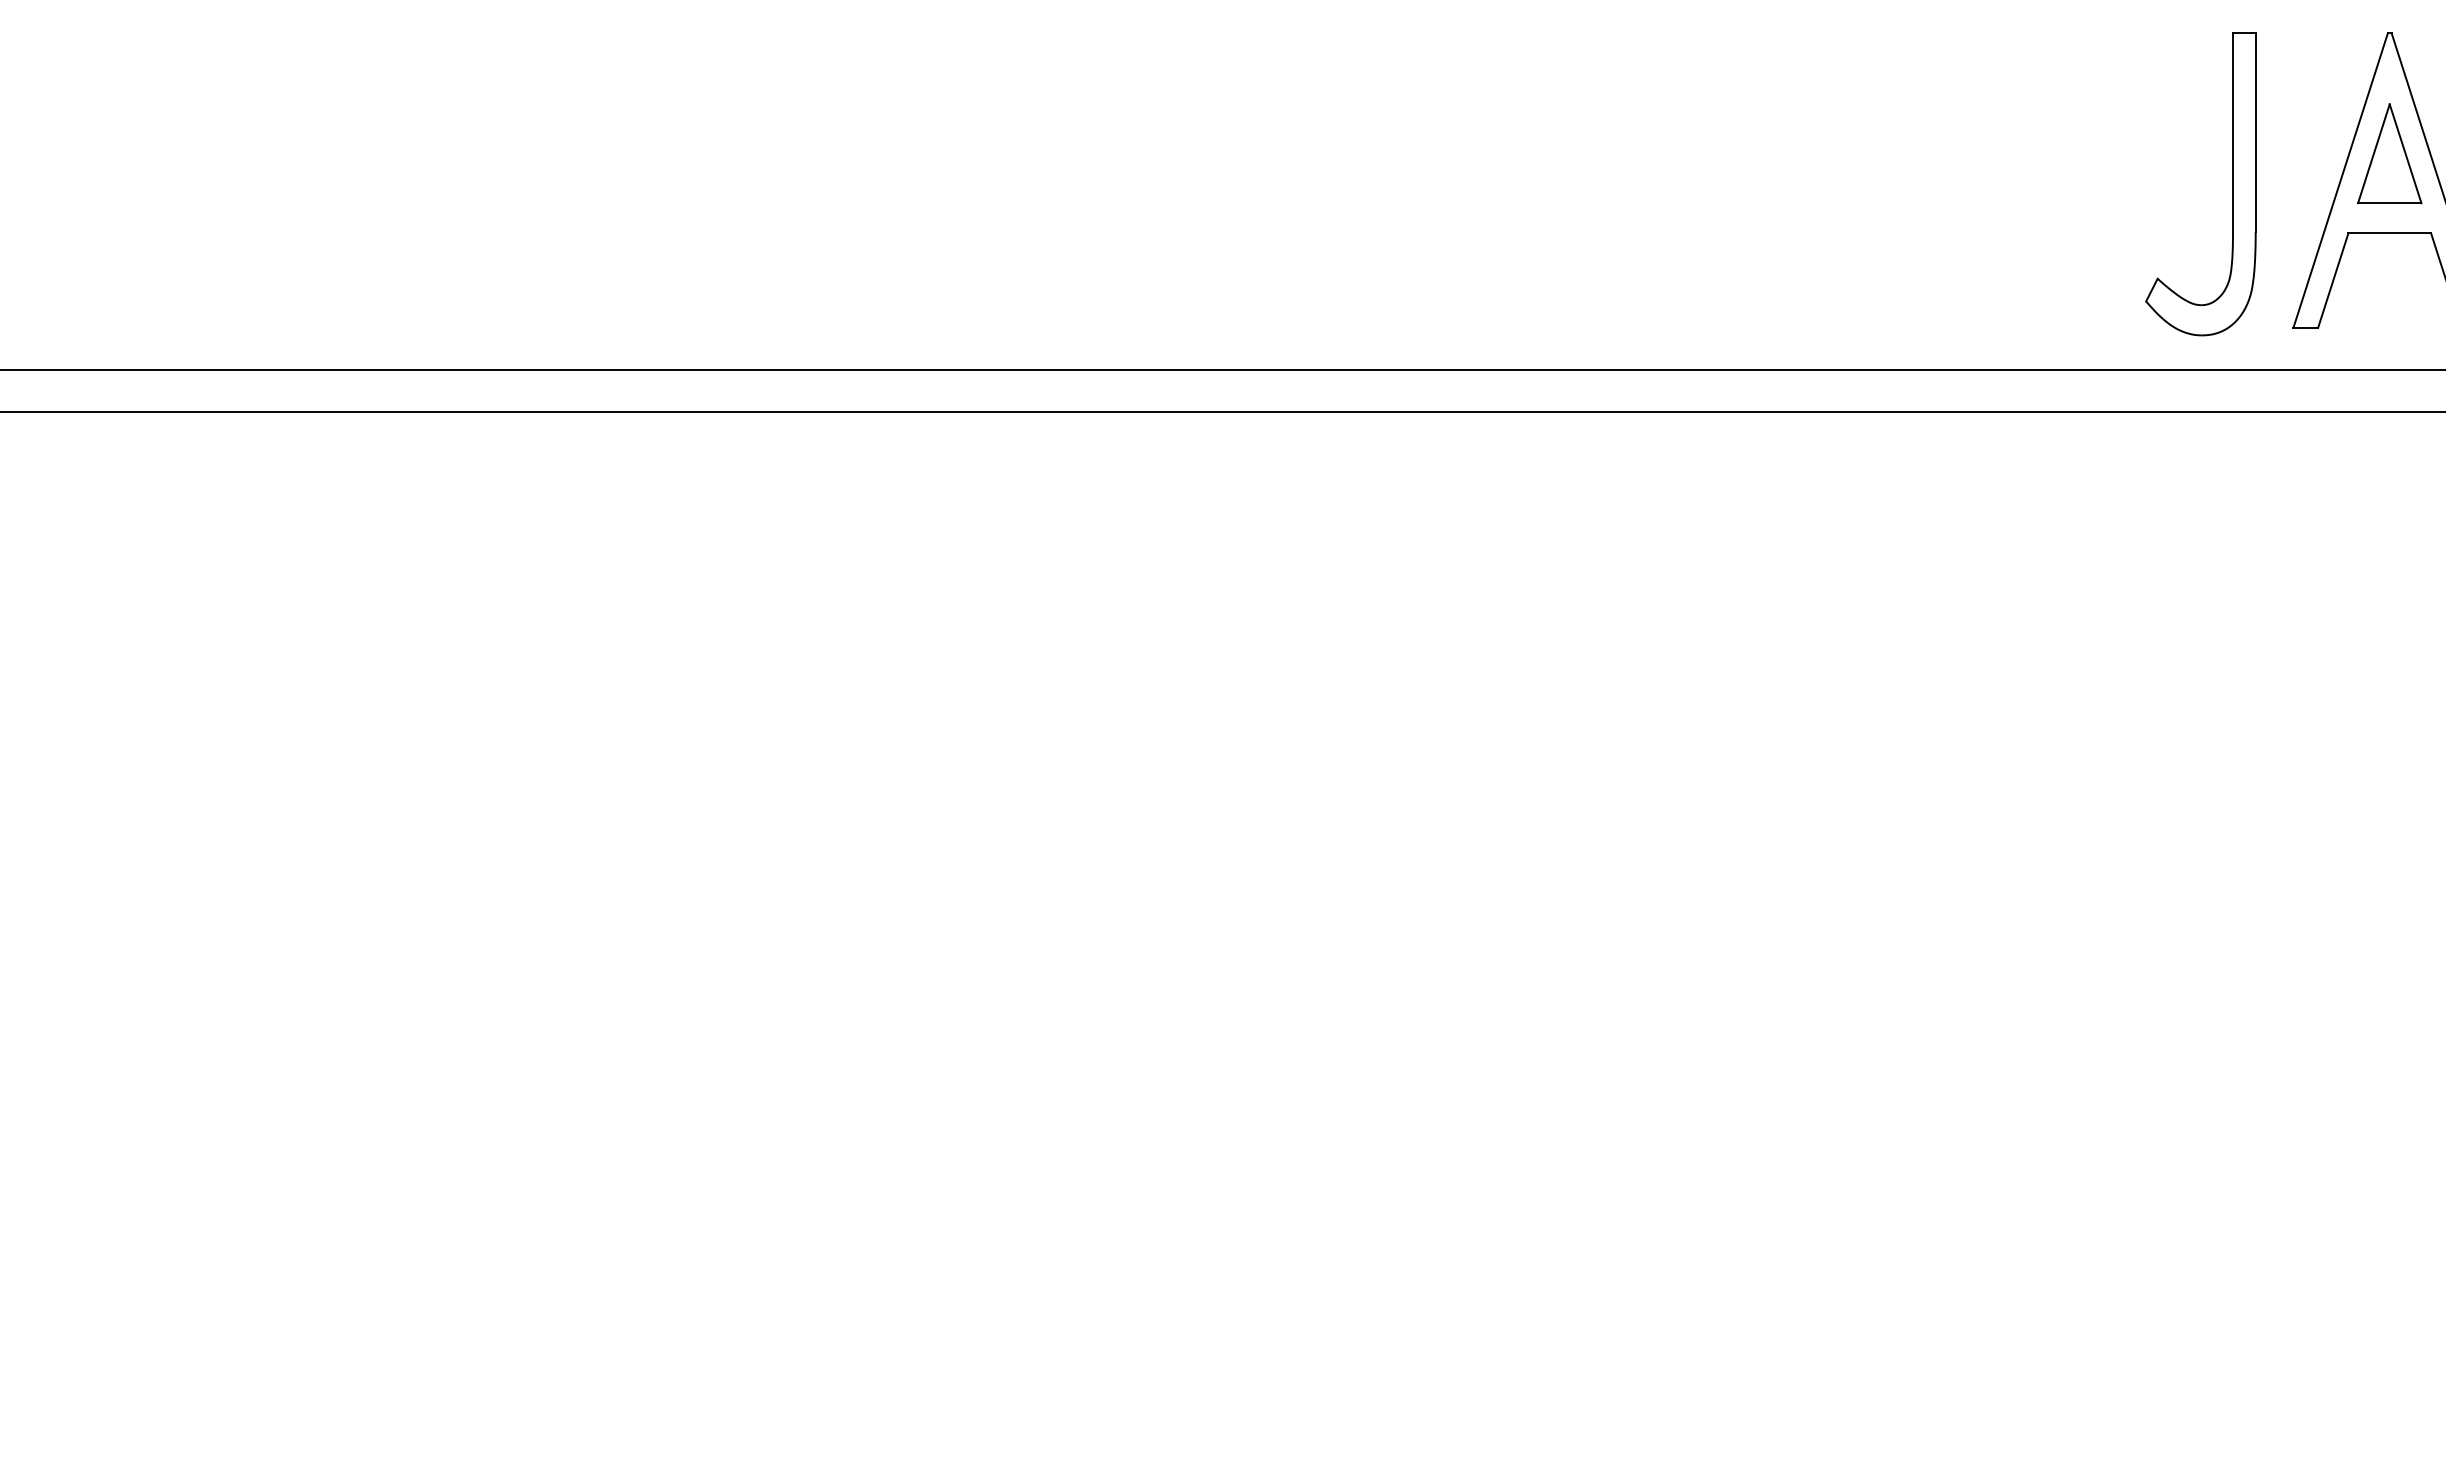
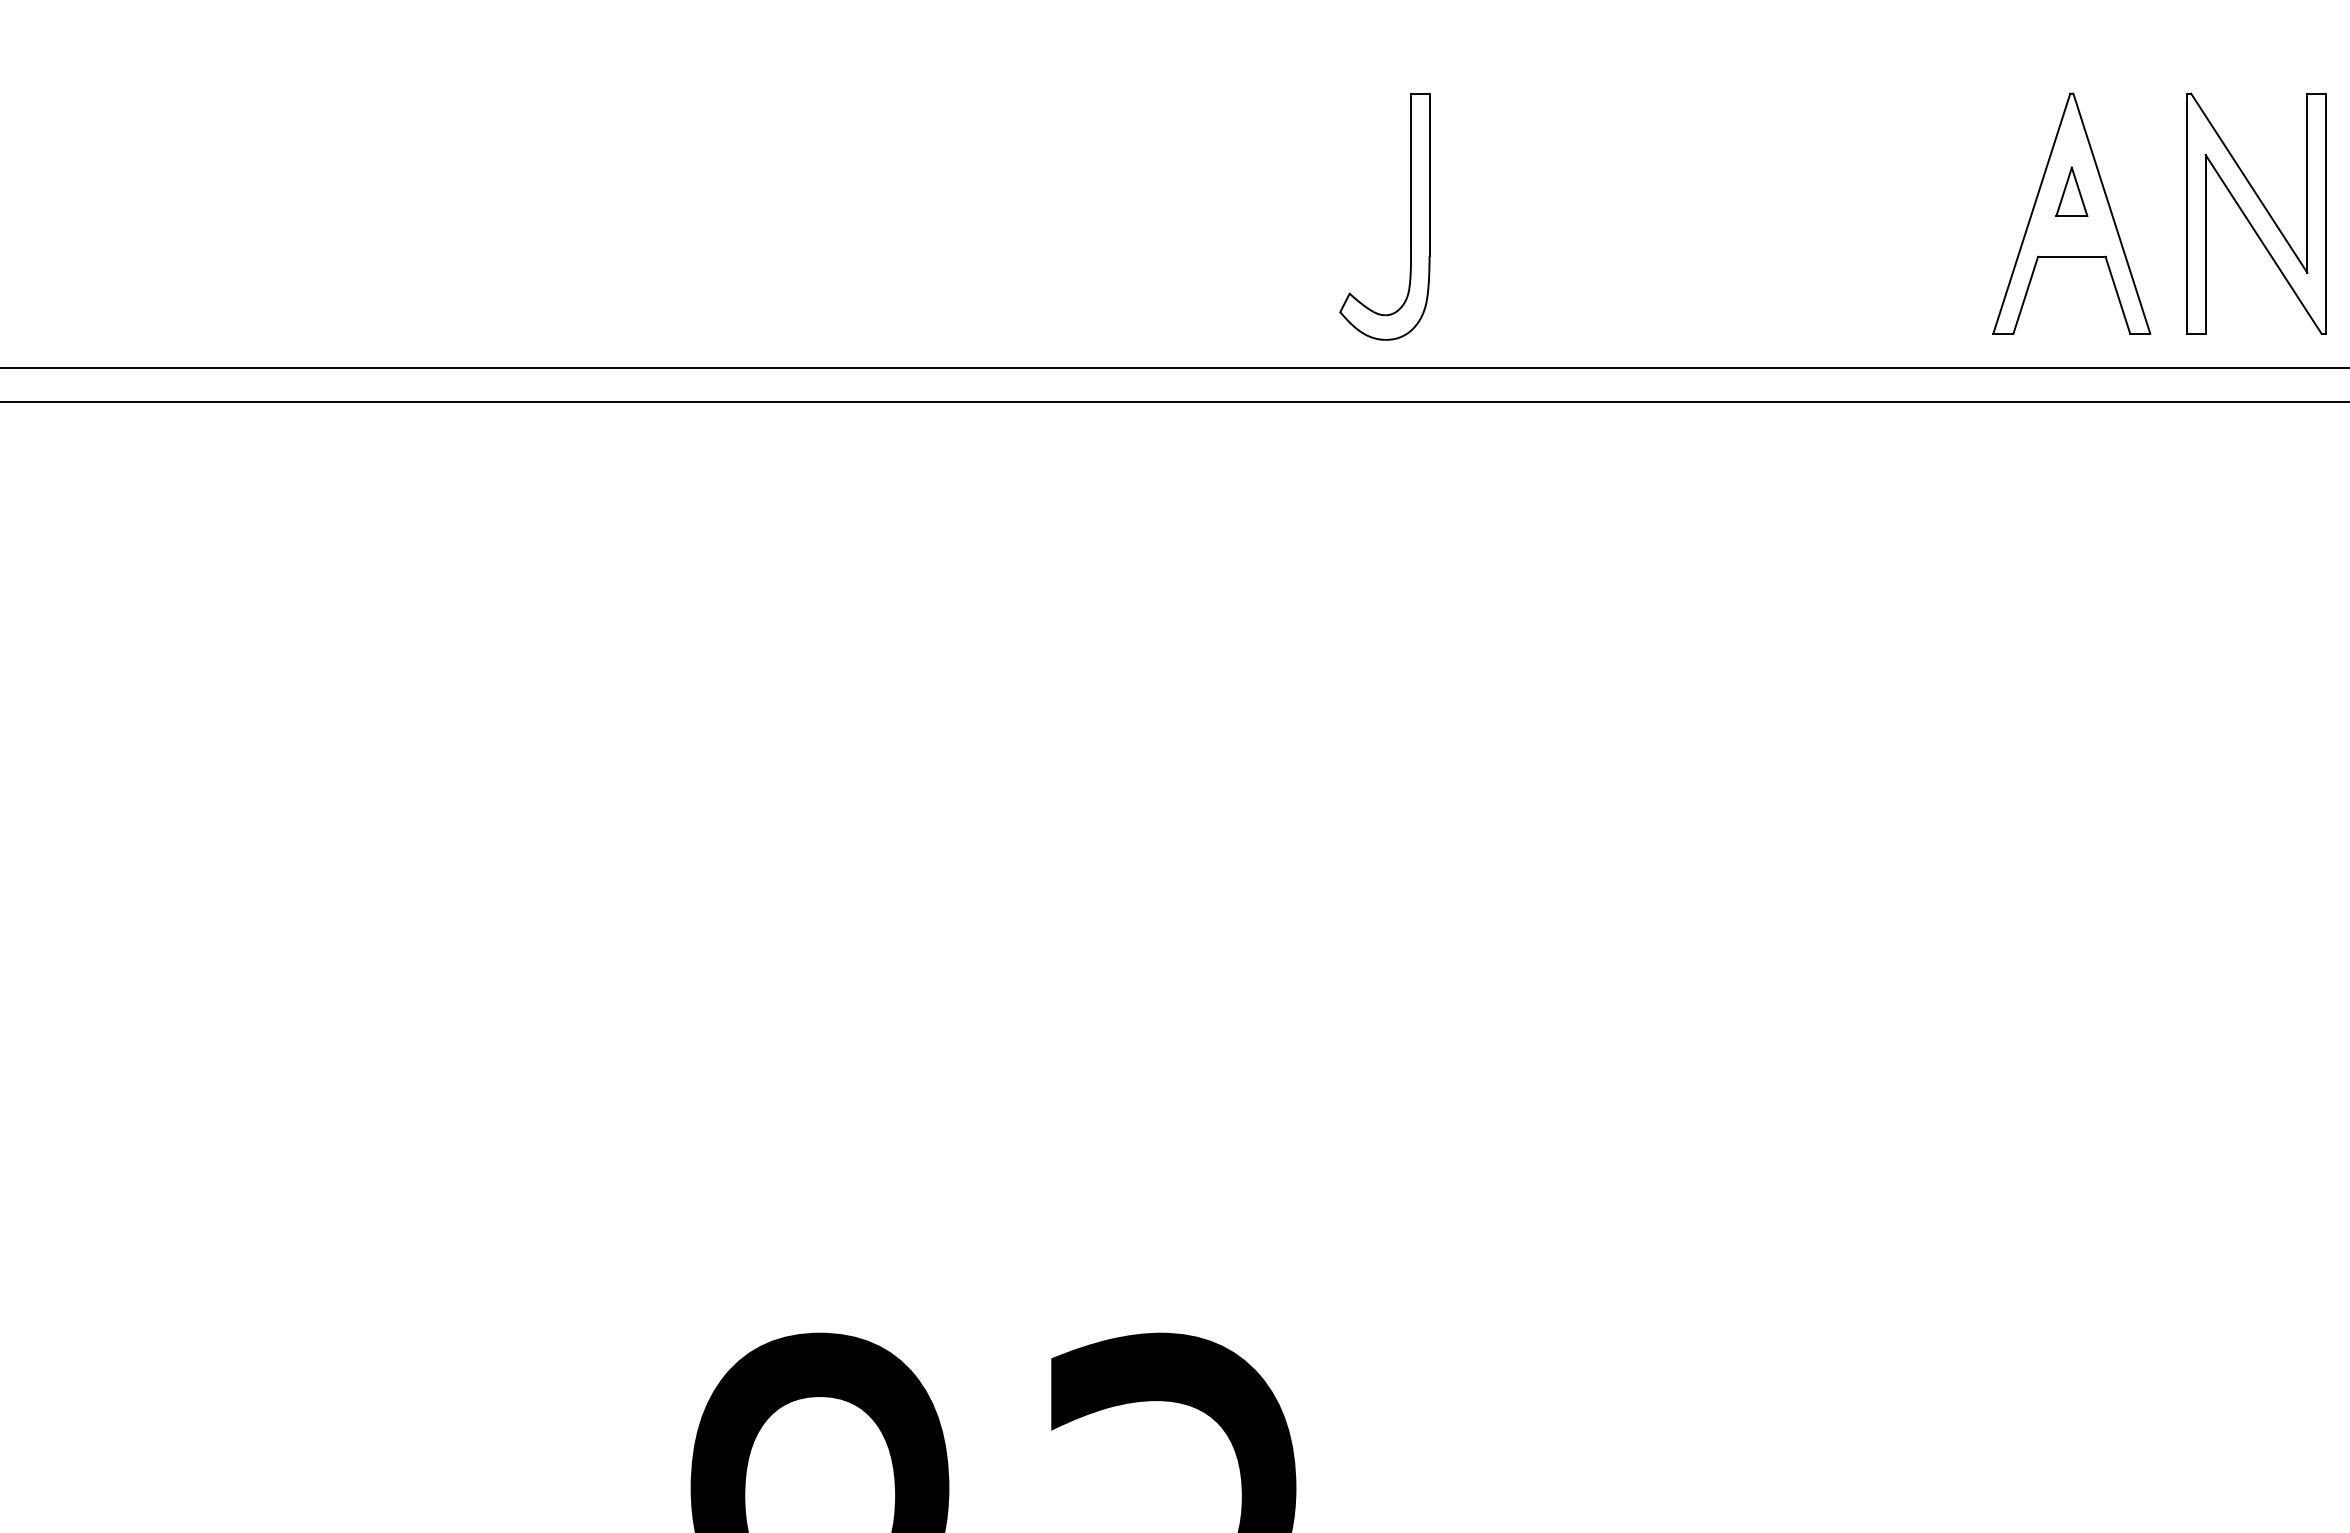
part: (2389, 153) -> (2071, 191), size x0.6
part: (2232, 183) -> (1410, 216), moved

